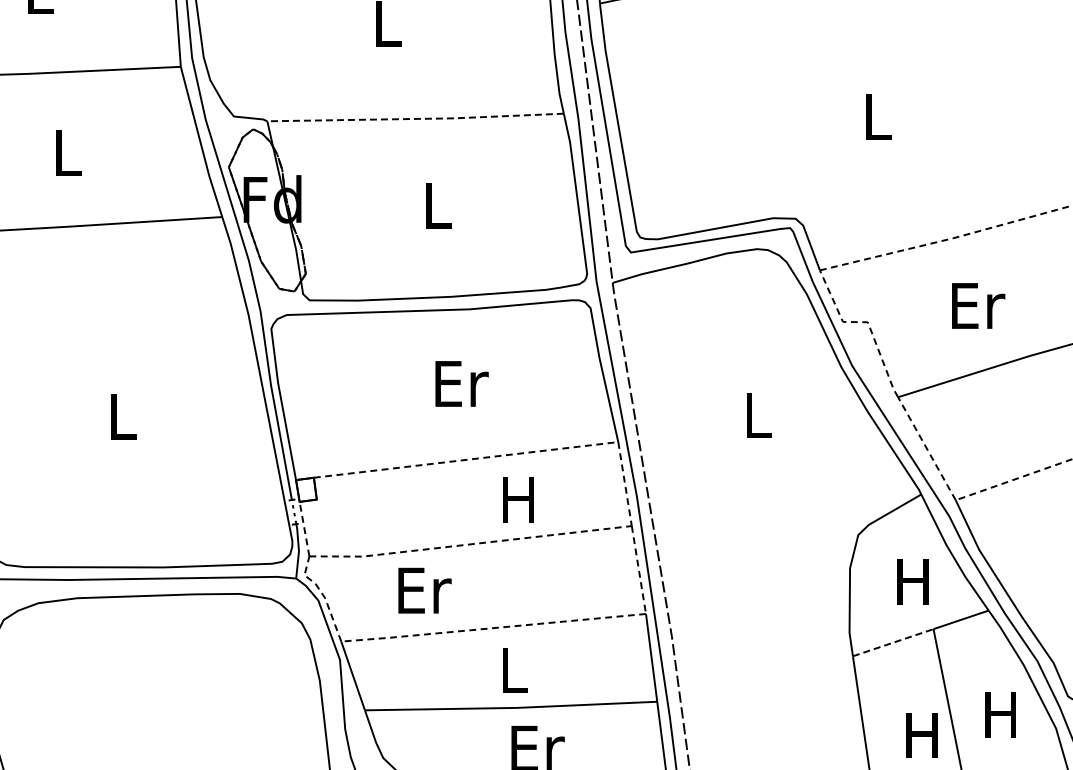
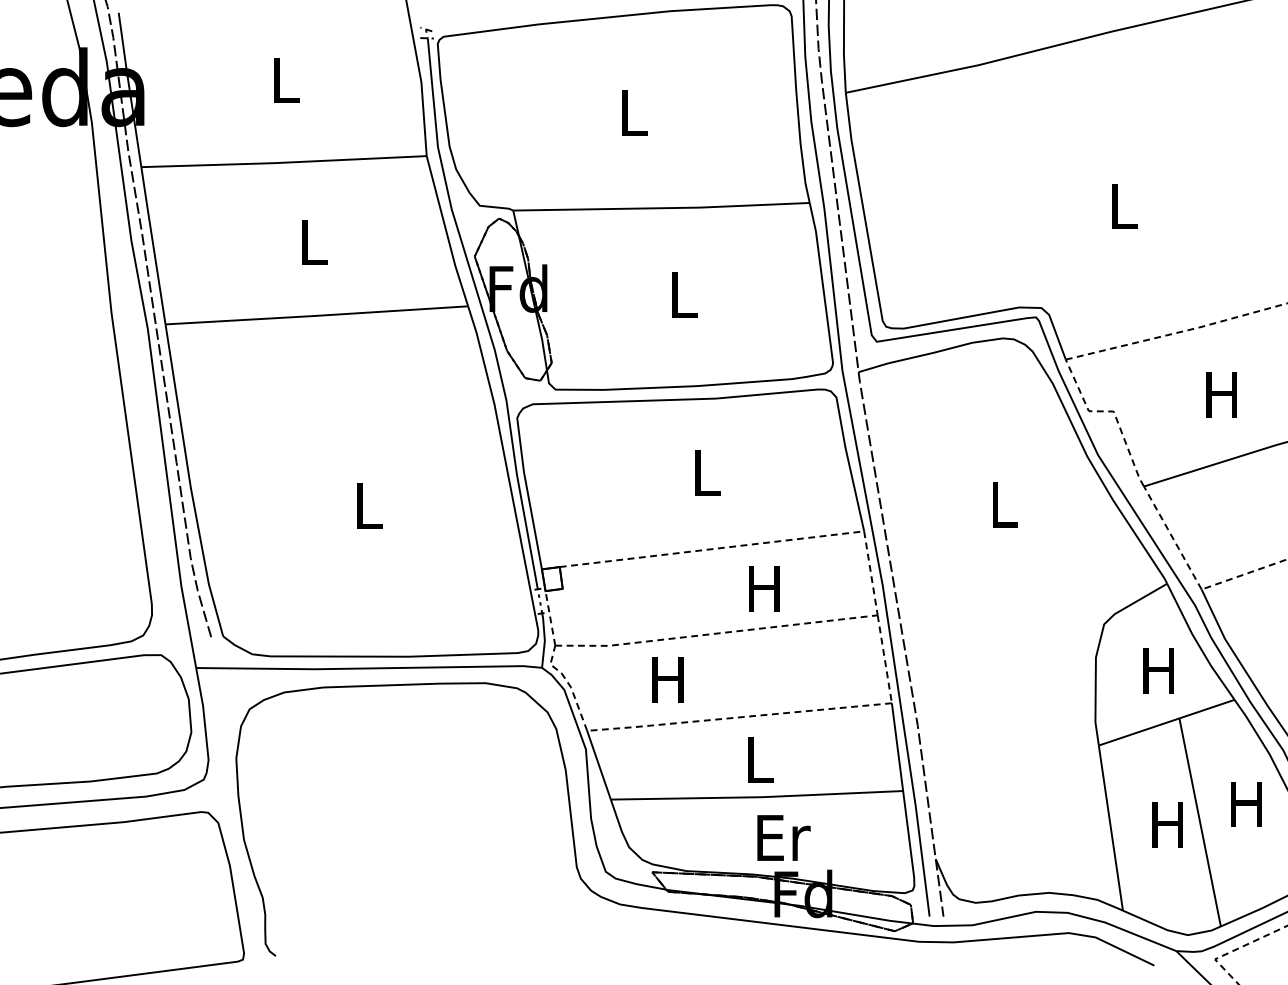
line: (416, 119) -> (662, 208), dashed -> solid
text: (978, 306) -> (1224, 395), Er -> H
text: (461, 384) -> (707, 473), Er -> L
text: (424, 590) -> (670, 679), Er -> H
line: (893, 642) -> (1139, 731), dashed -> solid

